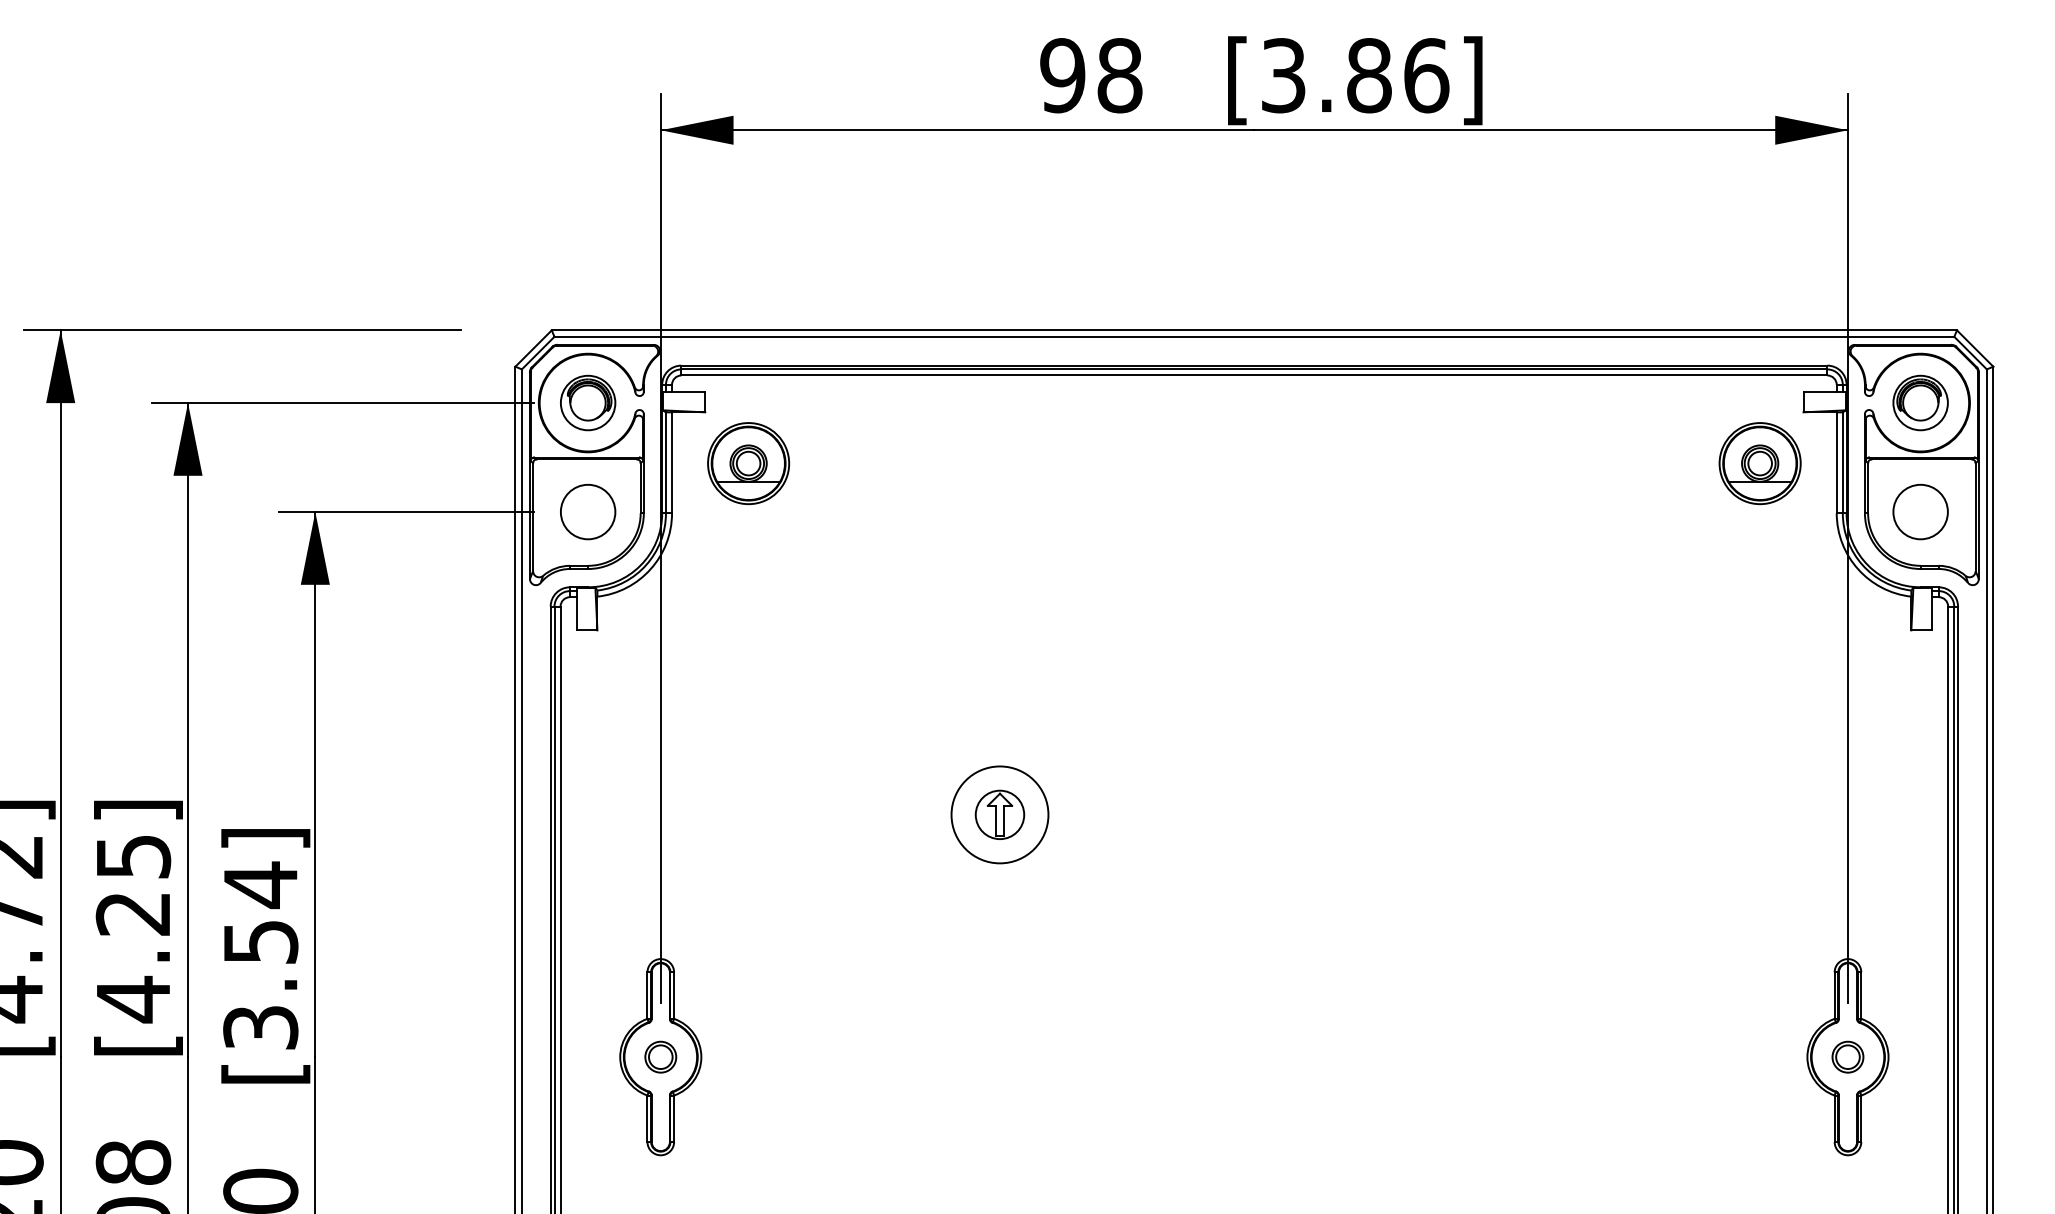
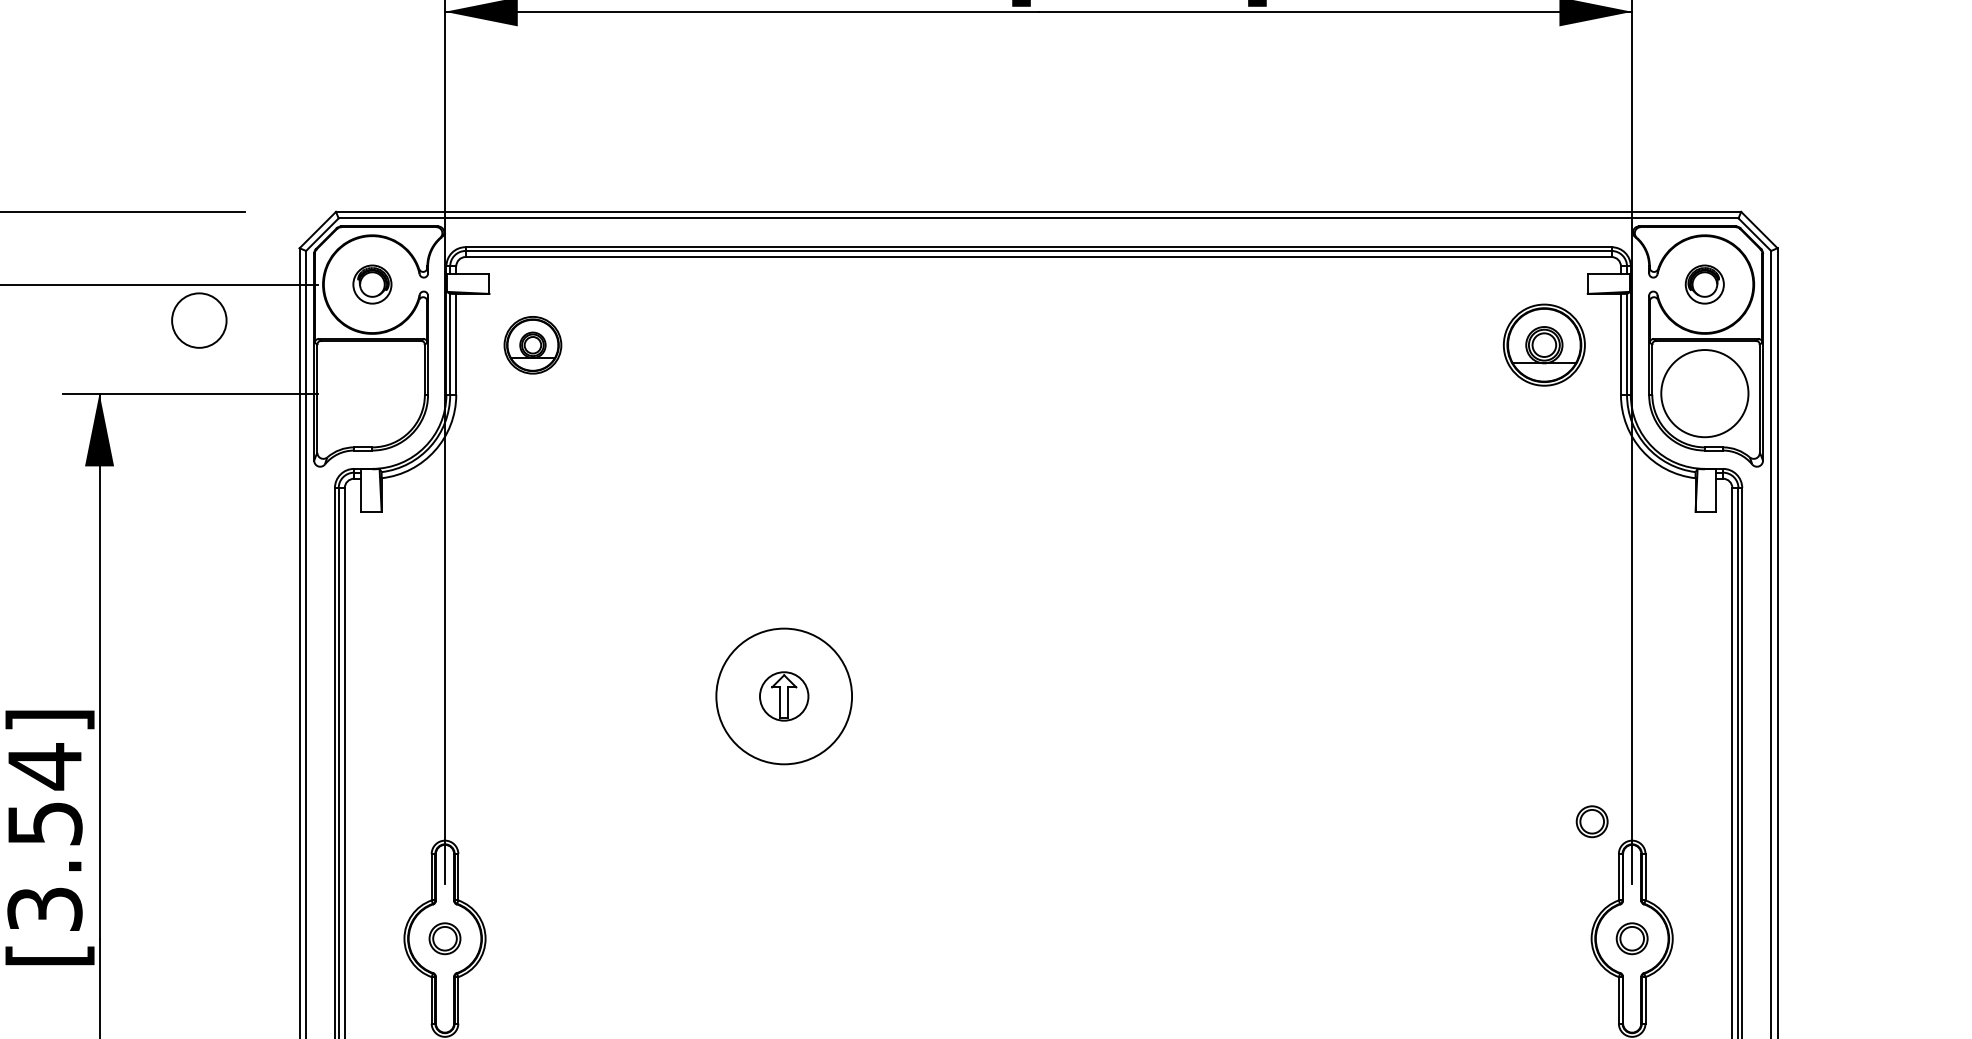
part: (588, 402) -> (372, 284), size x0.7
part: (1920, 402) -> (1704, 284), size x0.7
part: (748, 463) -> (532, 345), size x0.7
circle: (588, 511) -> (199, 320), moved
circle: (1920, 511) -> (1704, 393), size x1.6
circle: (999, 814) -> (783, 696), size x1.4
part: (1807, 939) -> (1591, 821), added

